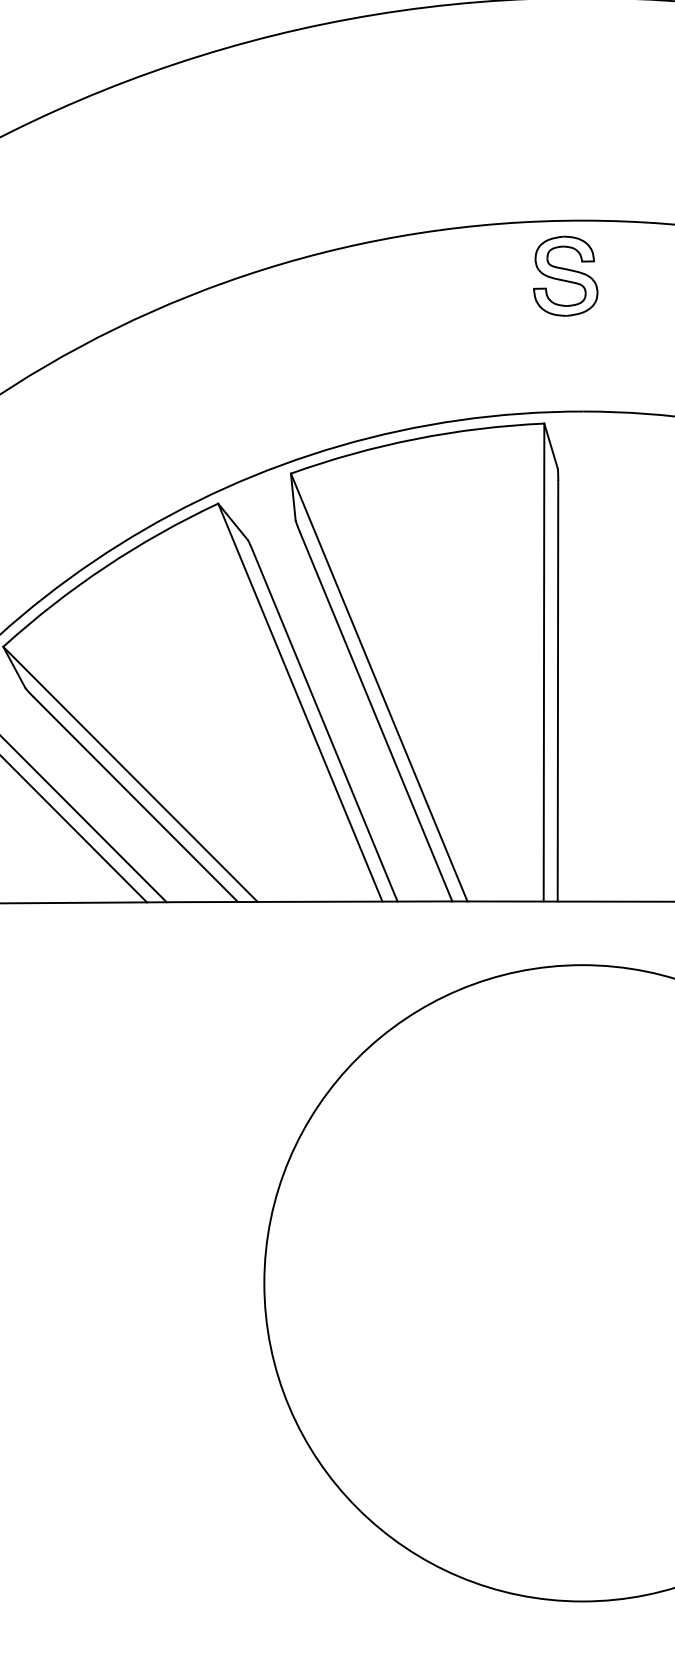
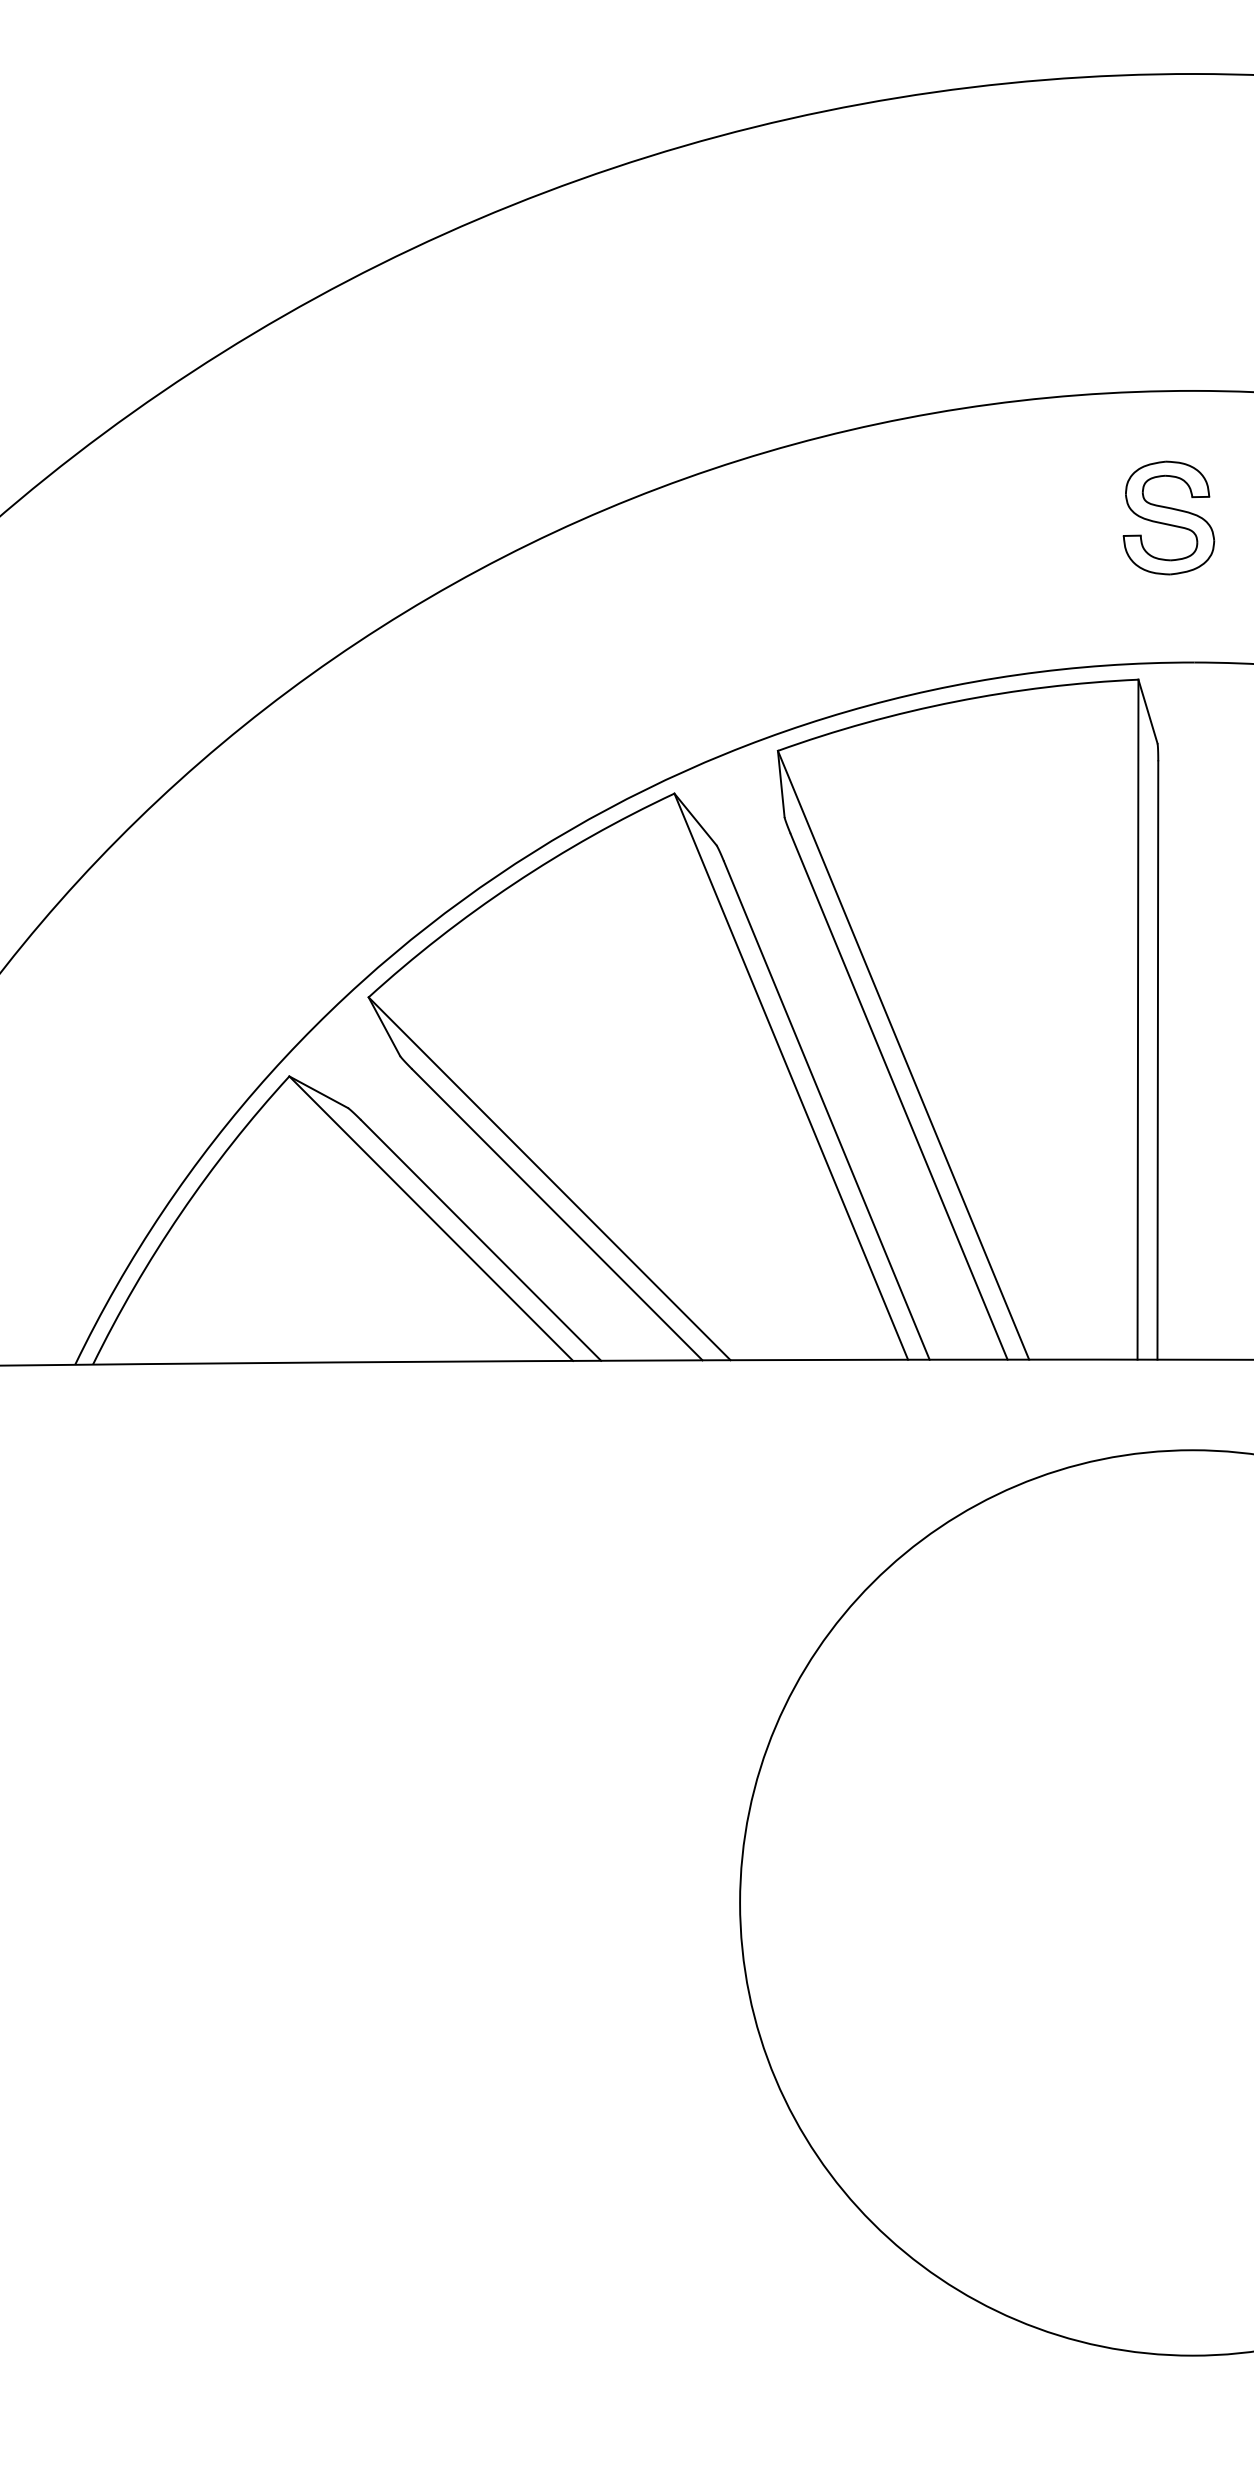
part: (565, 275) -> (1168, 517), moved

